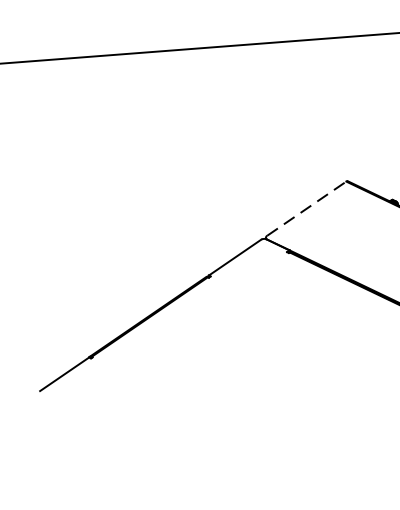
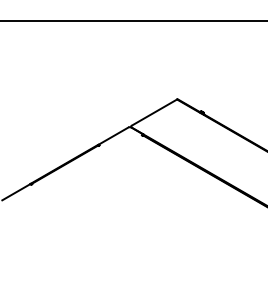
line: (306, 208) -> (154, 112), dashed -> solid

